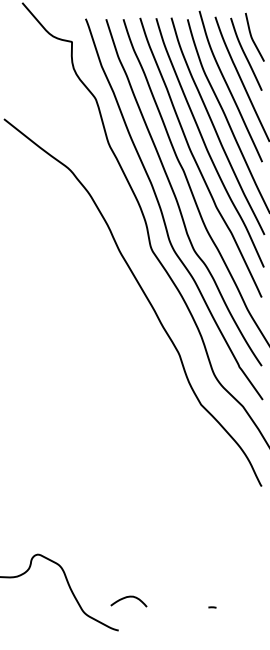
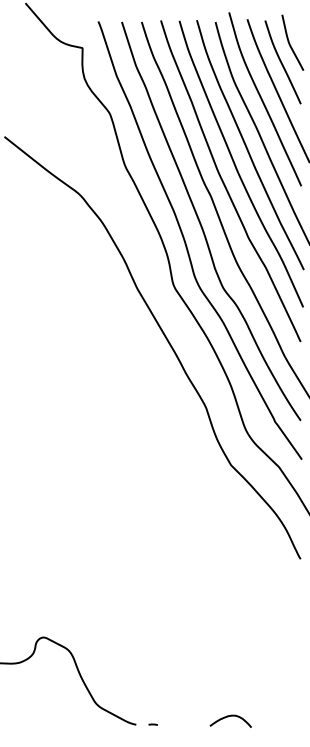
curve: (126, 598) -> (227, 717), moved
line: (212, 607) -> (153, 724), moved

